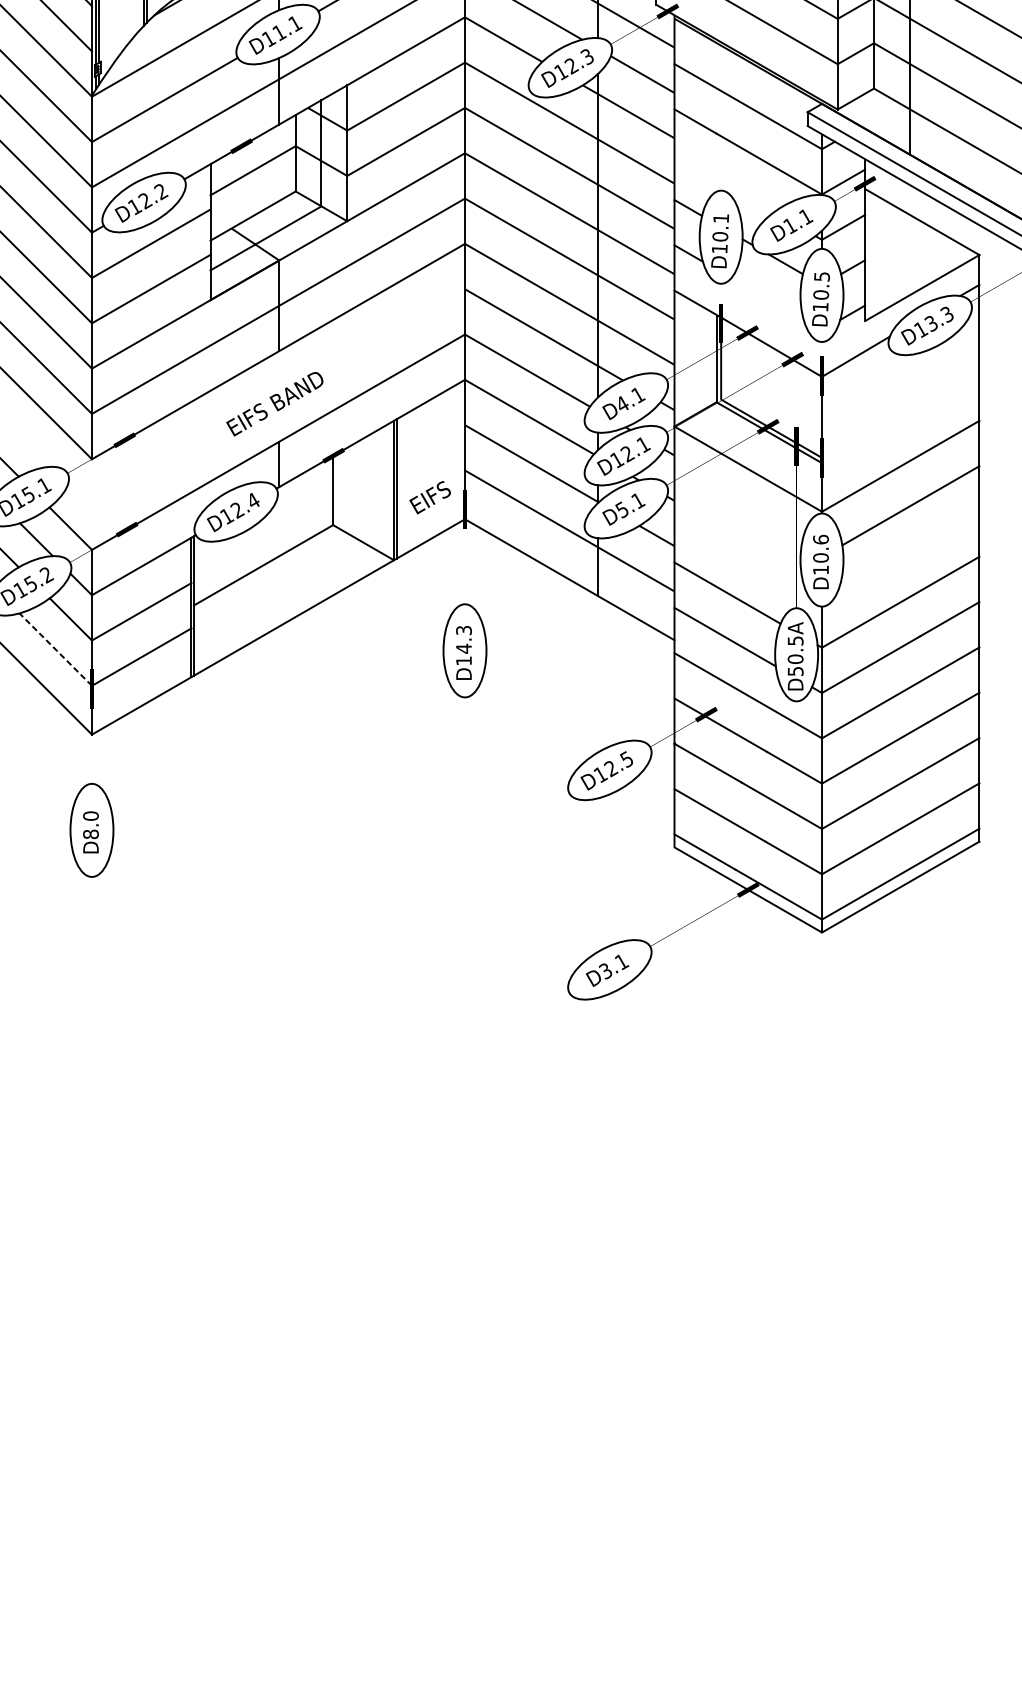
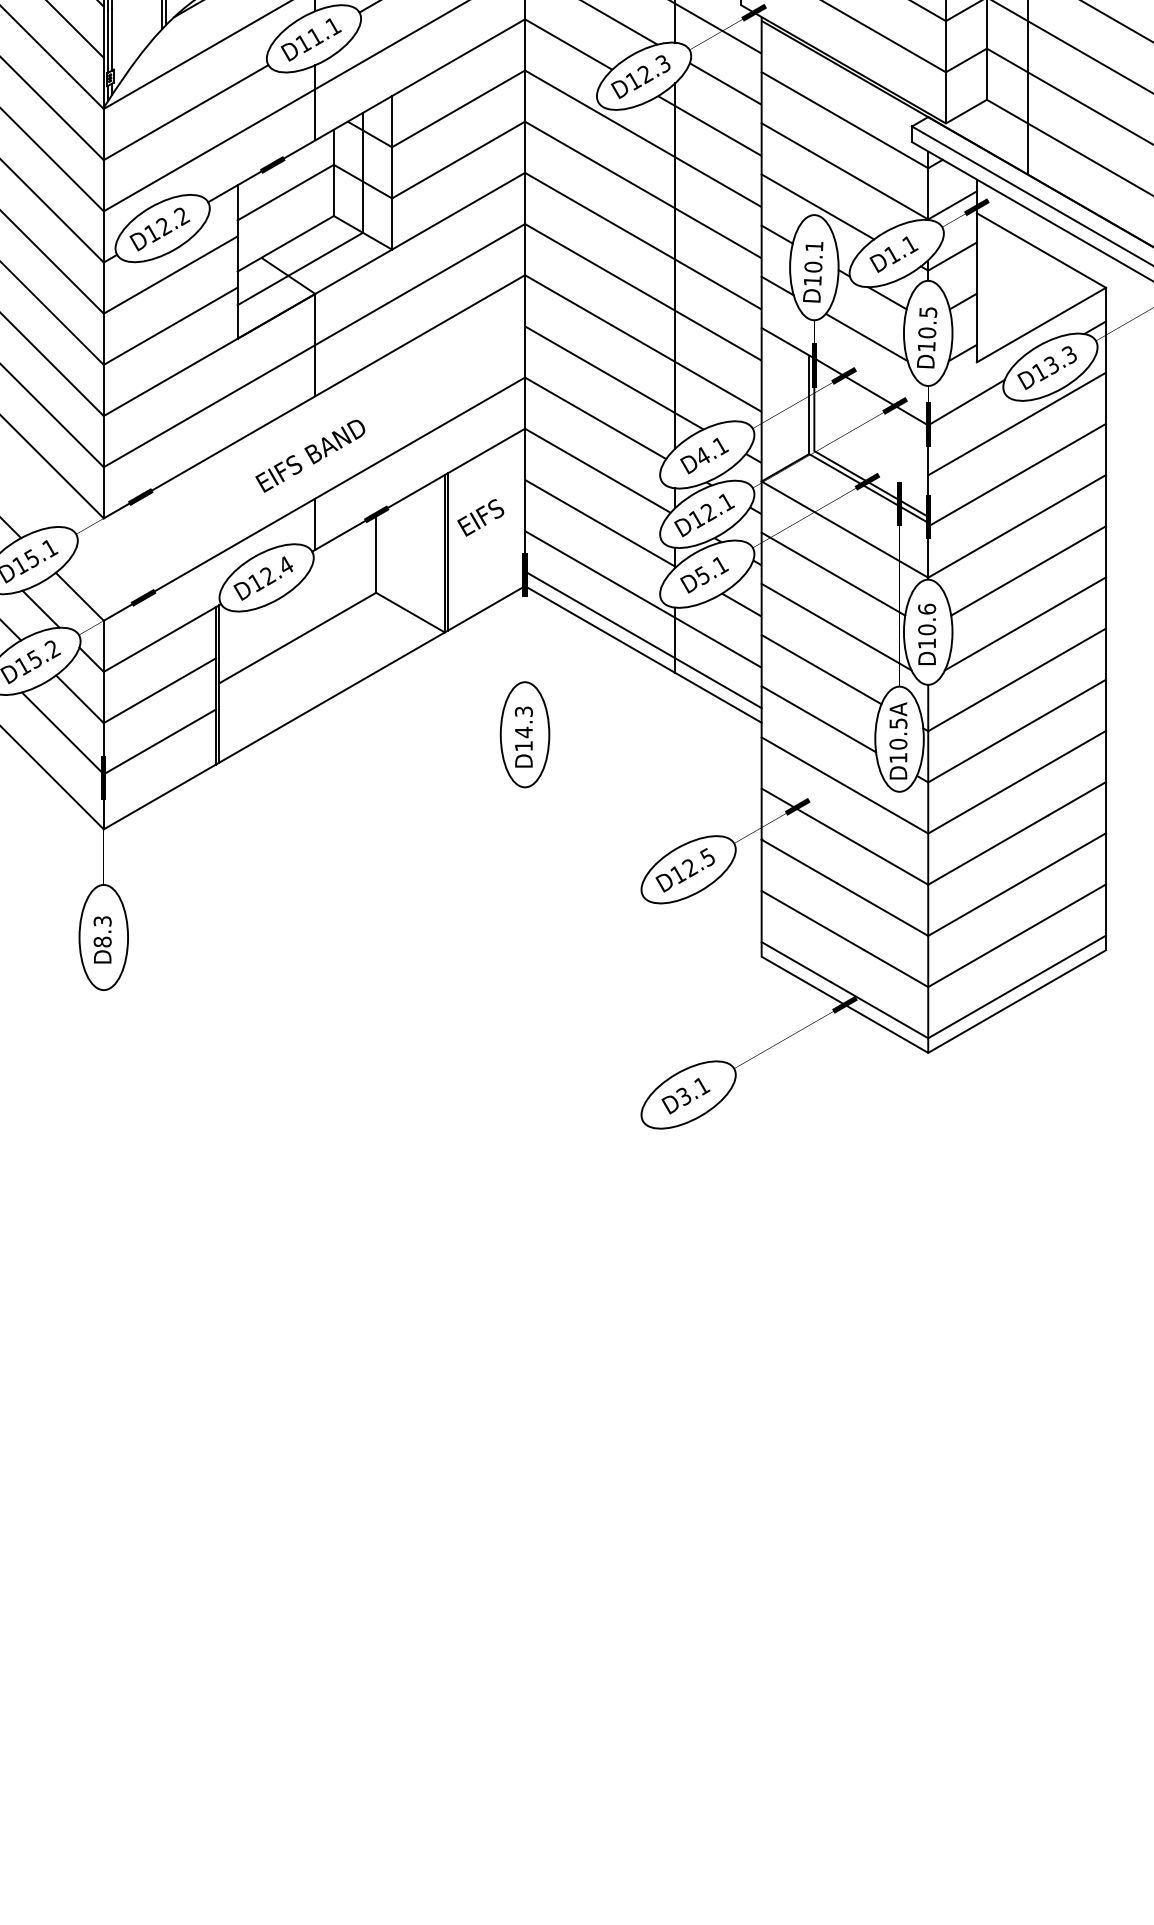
line: (723, 183) -> (817, 206), added
line: (767, 299) -> (866, 337), added
line: (901, 375) -> (1017, 423), added
line: (901, 420) -> (1017, 474), added
text: (429, 497) -> (480, 517), moved
line: (738, 508) -> (833, 573), added
line: (908, 552) -> (1025, 623), added
line: (740, 554) -> (836, 626), added
line: (569, 566) -> (643, 639), added
line: (55, 649) -> (62, 733), dashed -> solid
text: (795, 671) -> (898, 758), D50.5A -> D10.5A
text: (90, 816) -> (102, 921), D8.0 -> D8.3

